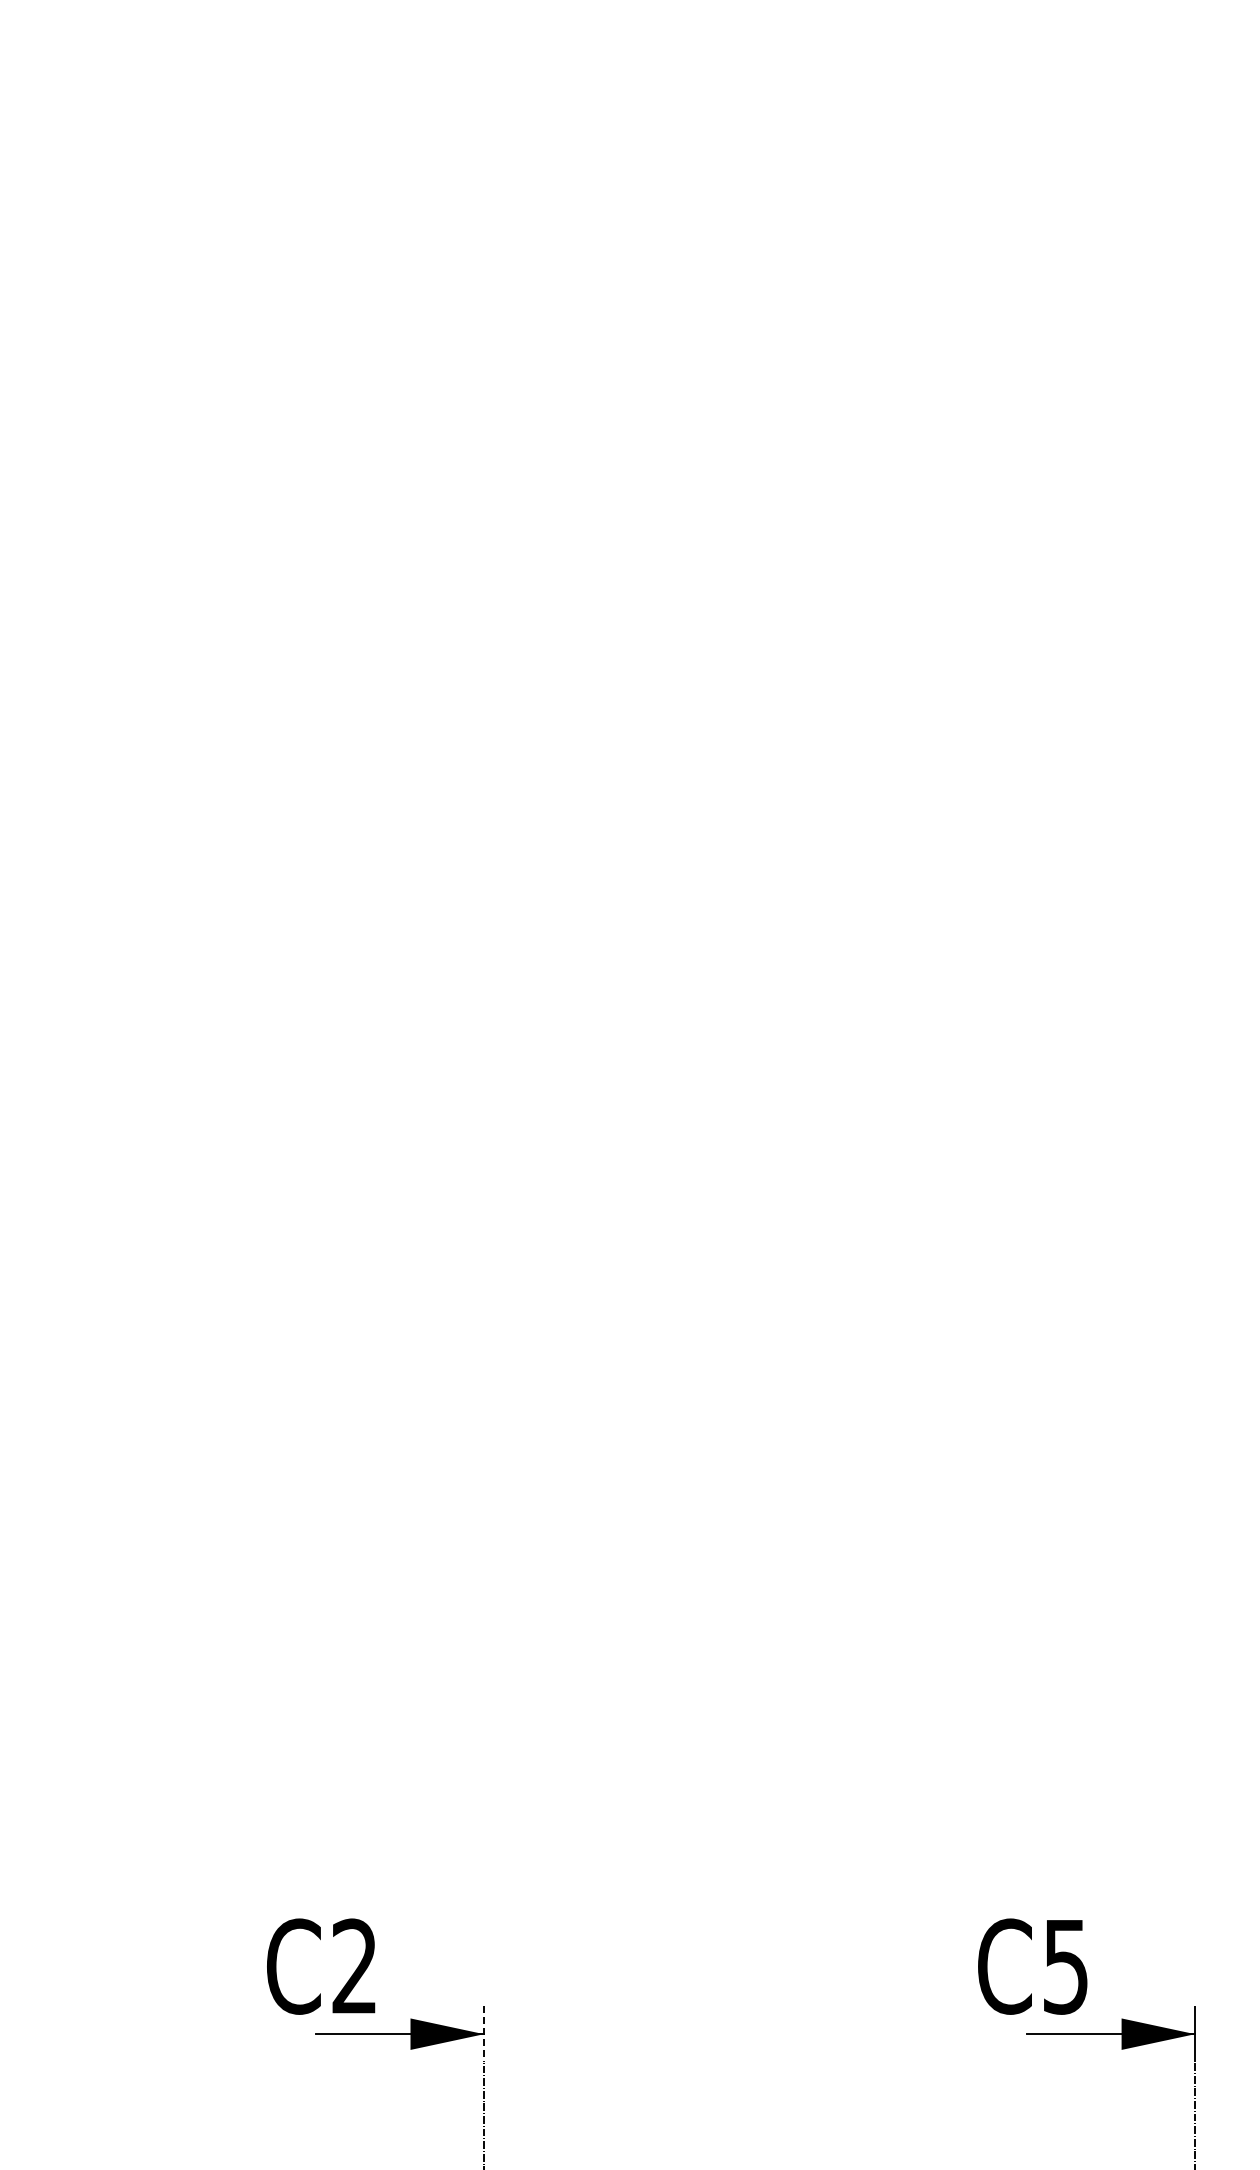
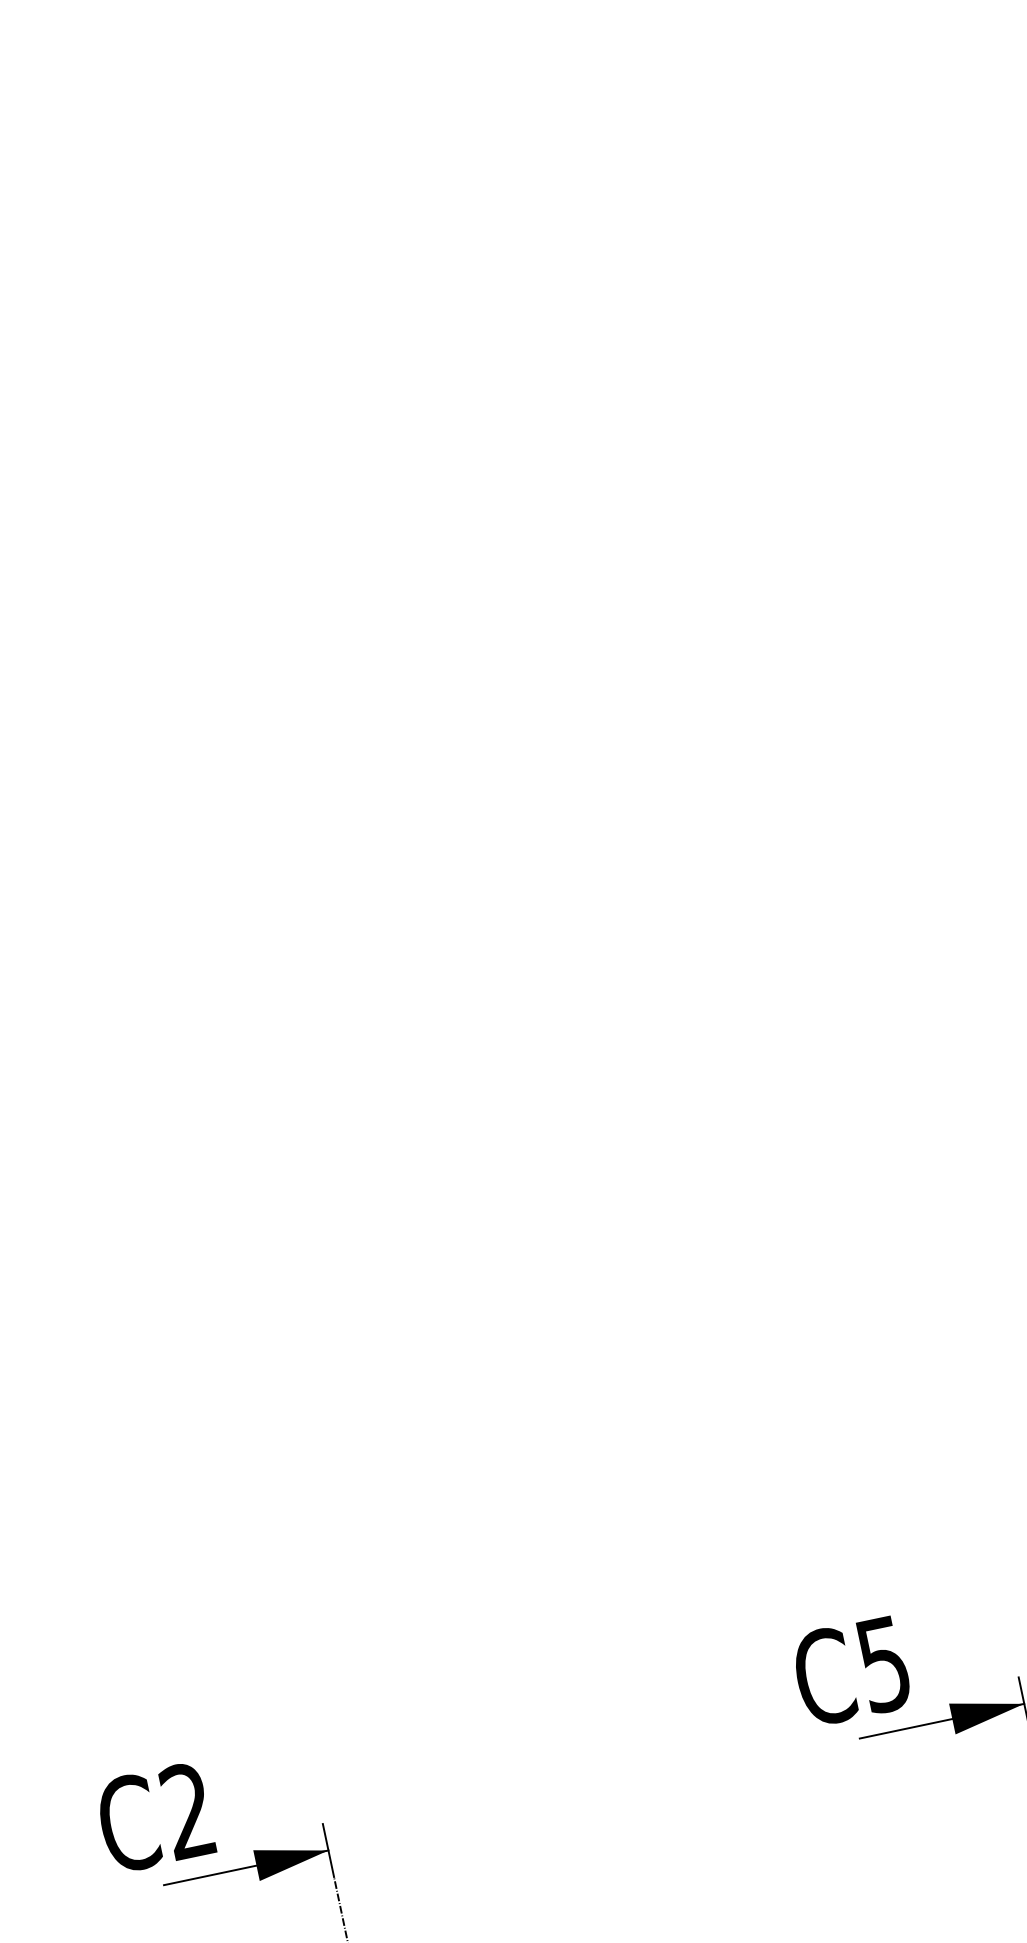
line: (484, 2034) -> (328, 1850), dashed -> solid

